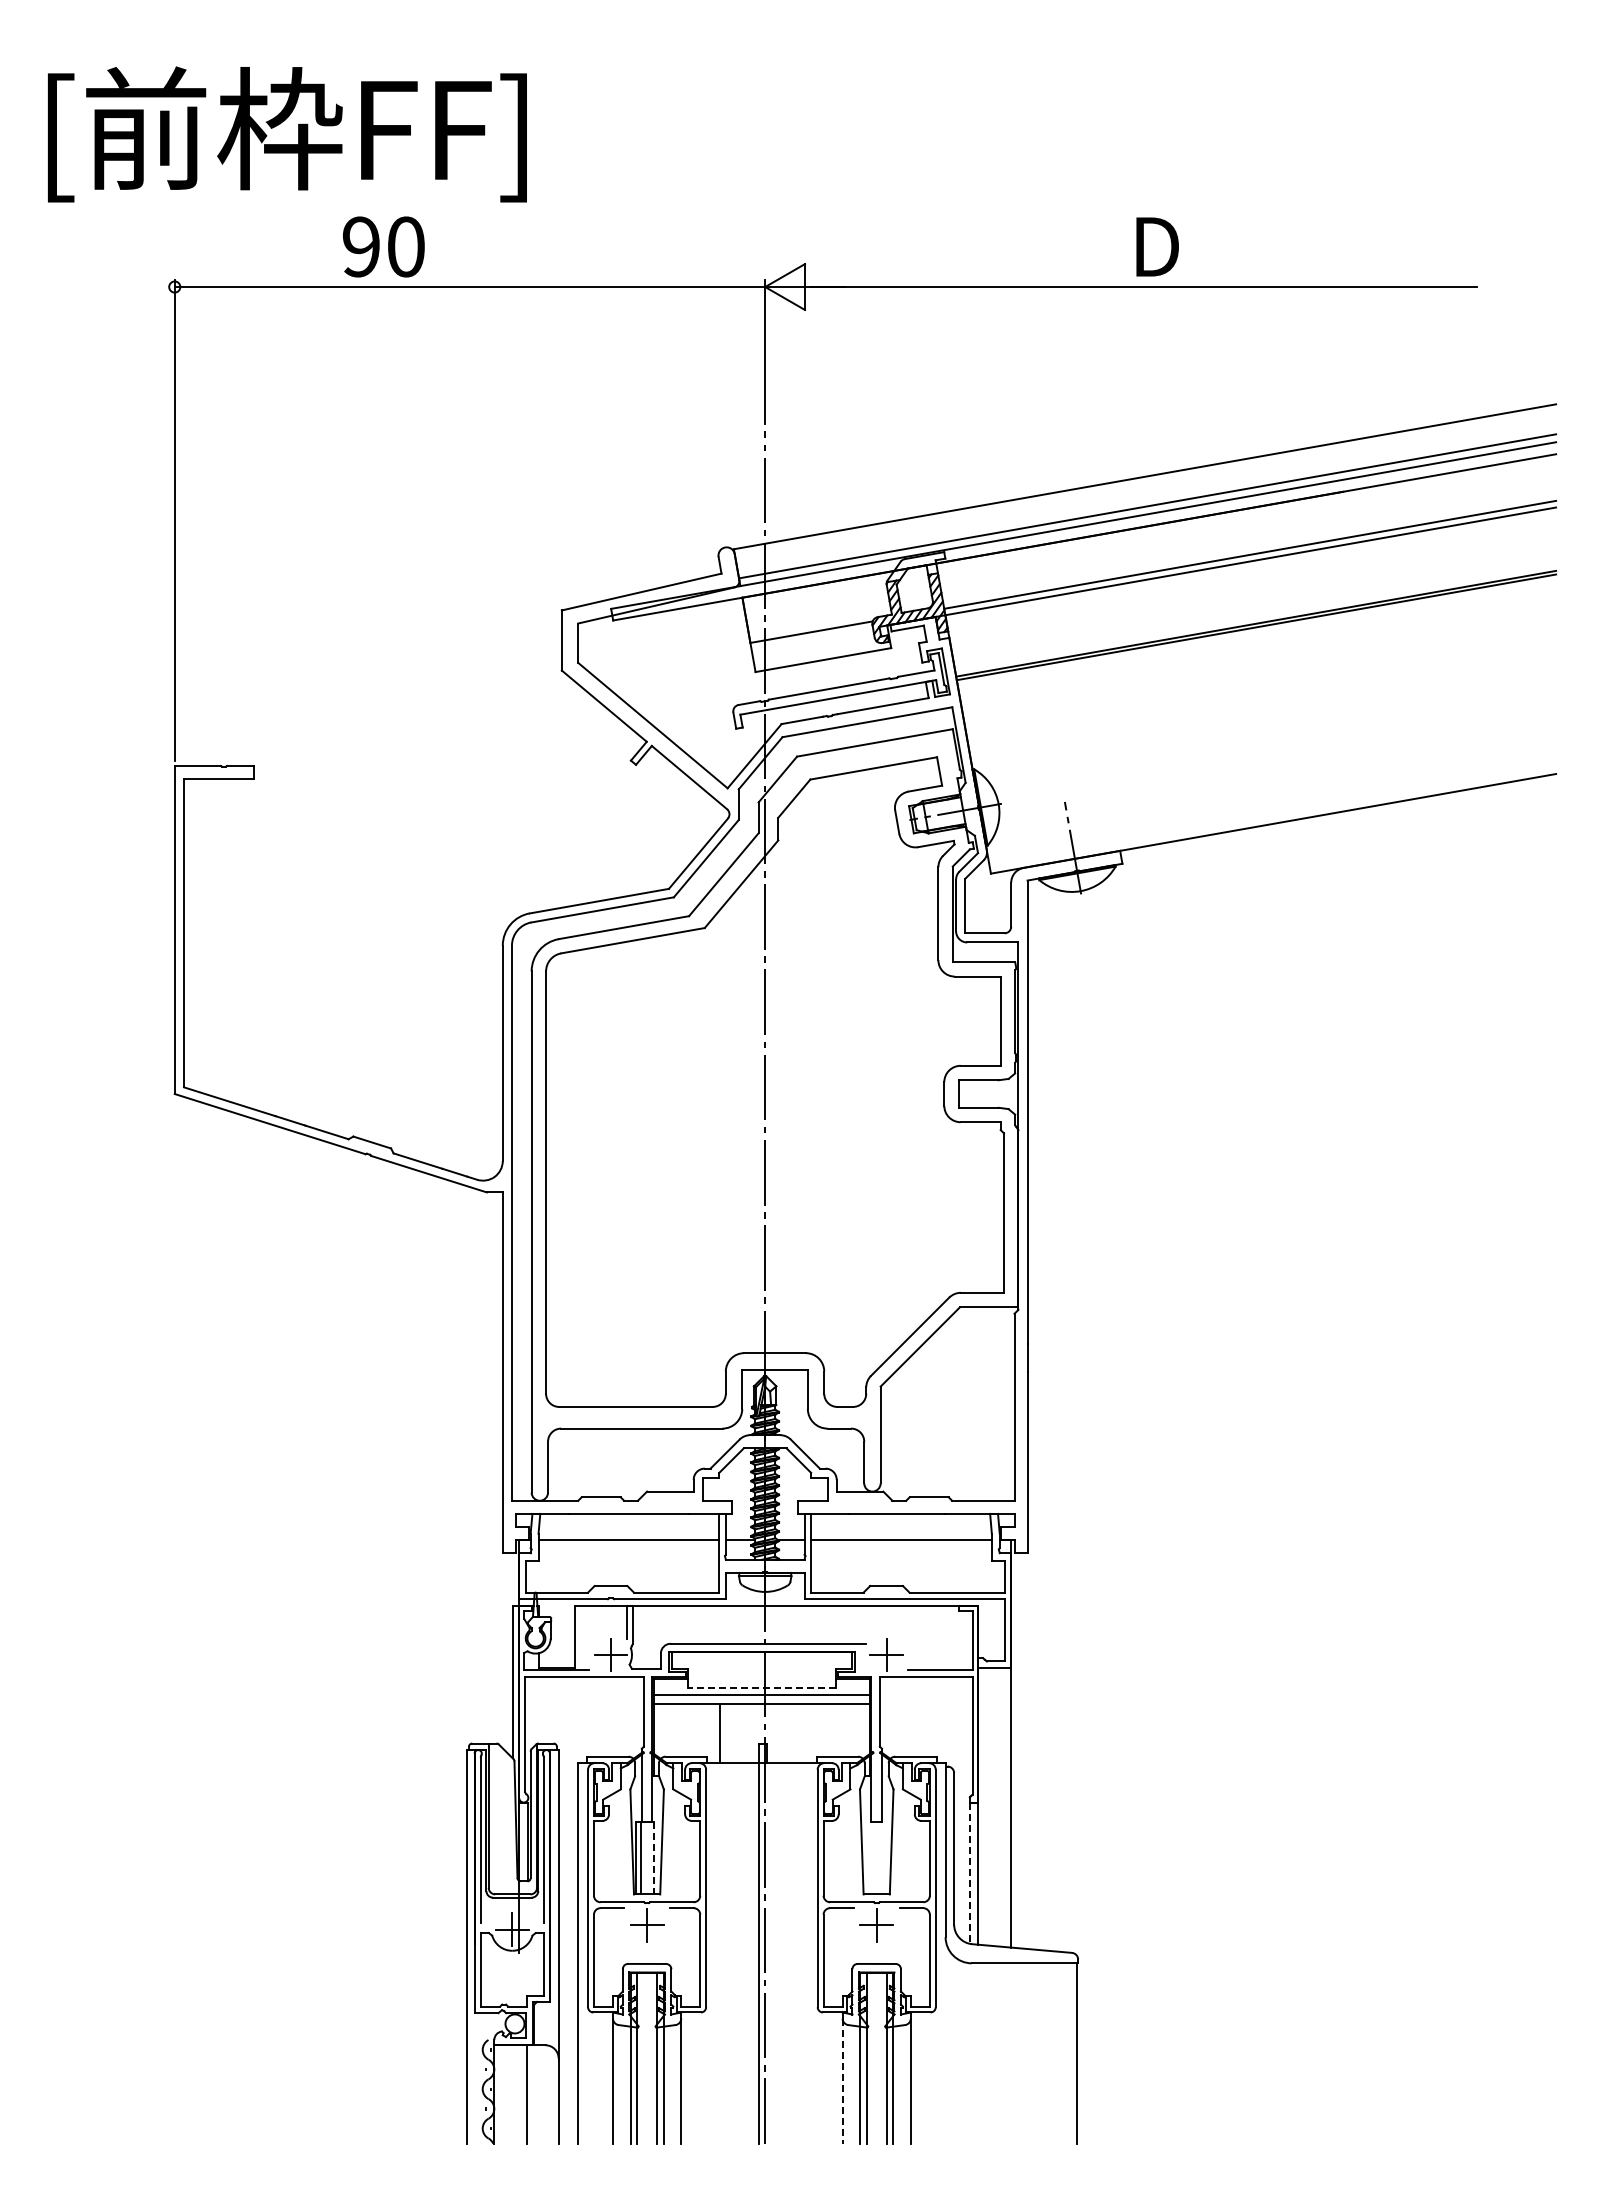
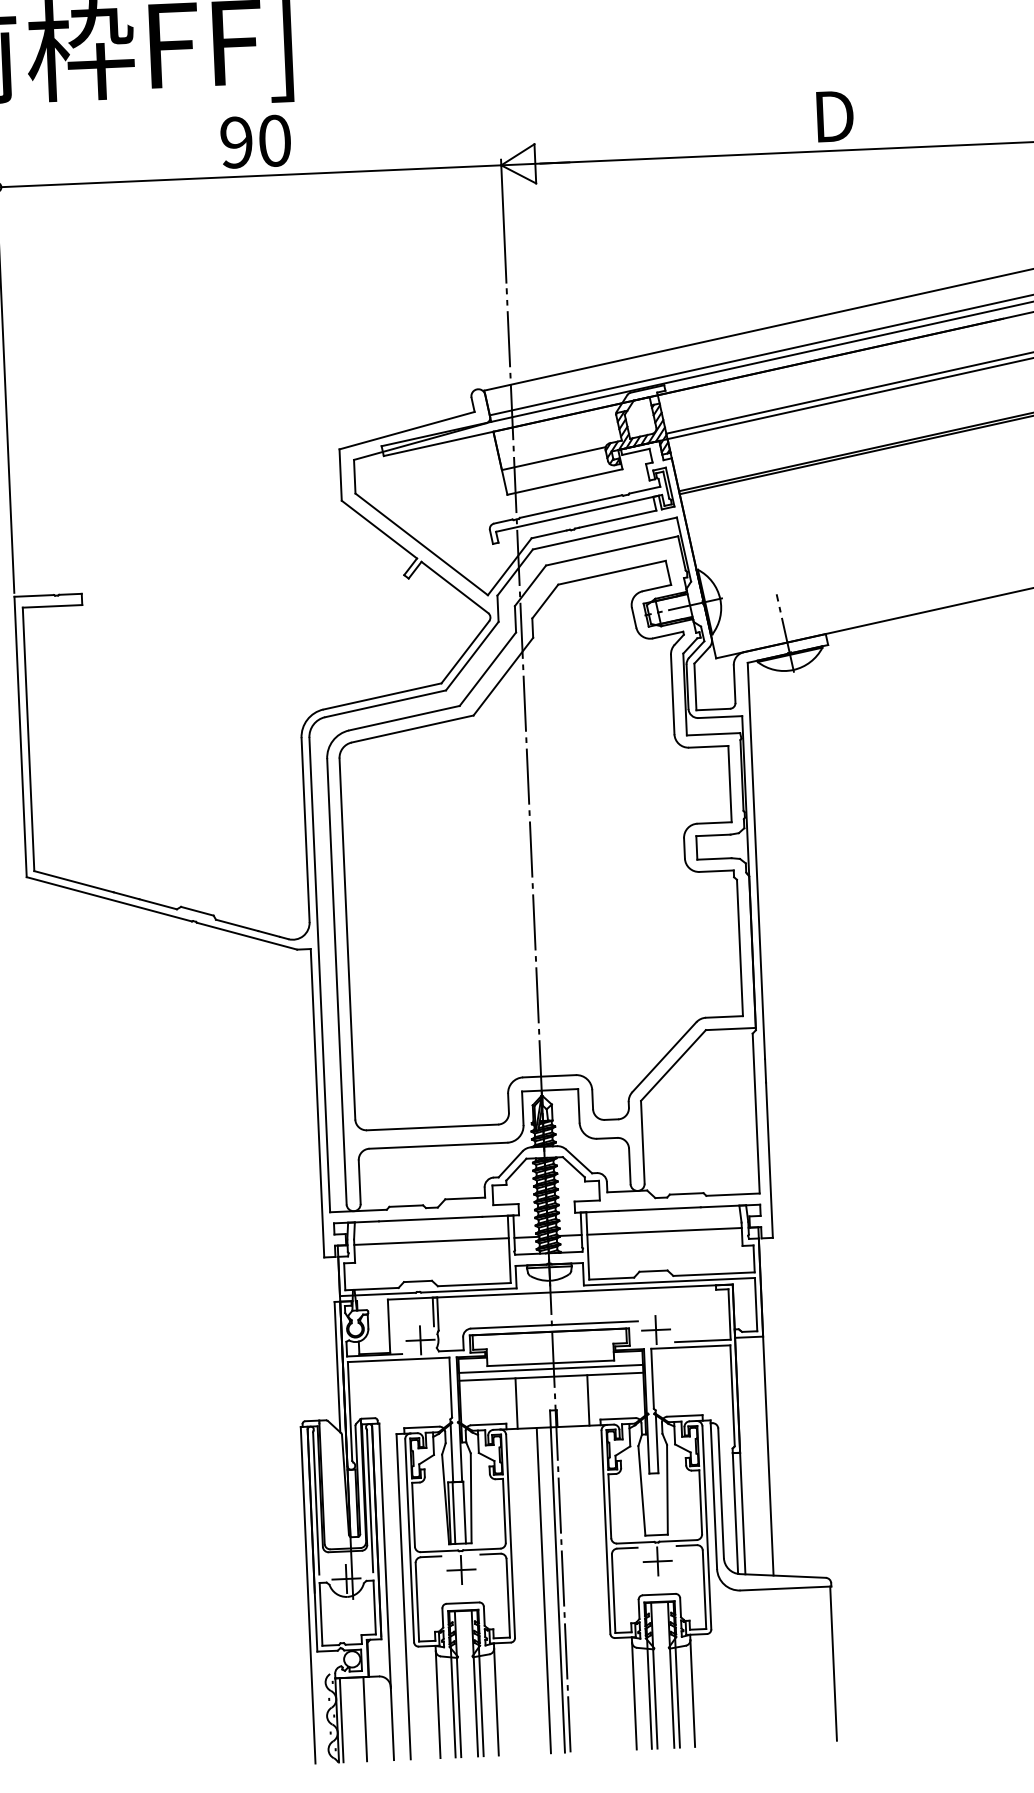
text: (383, 246) -> (255, 141), moved
line: (761, 1688) -> (550, 1363), dashed -> solid
line: (803, 1733) -> (588, 1400), added
line: (653, 1858) -> (464, 1512), dashed -> solid
line: (969, 1873) -> (735, 1513), dashed -> solid
line: (742, 1953) -> (544, 1590), added
line: (842, 2081) -> (634, 1696), dashed -> solid
line: (499, 2094) -> (341, 1720), added

